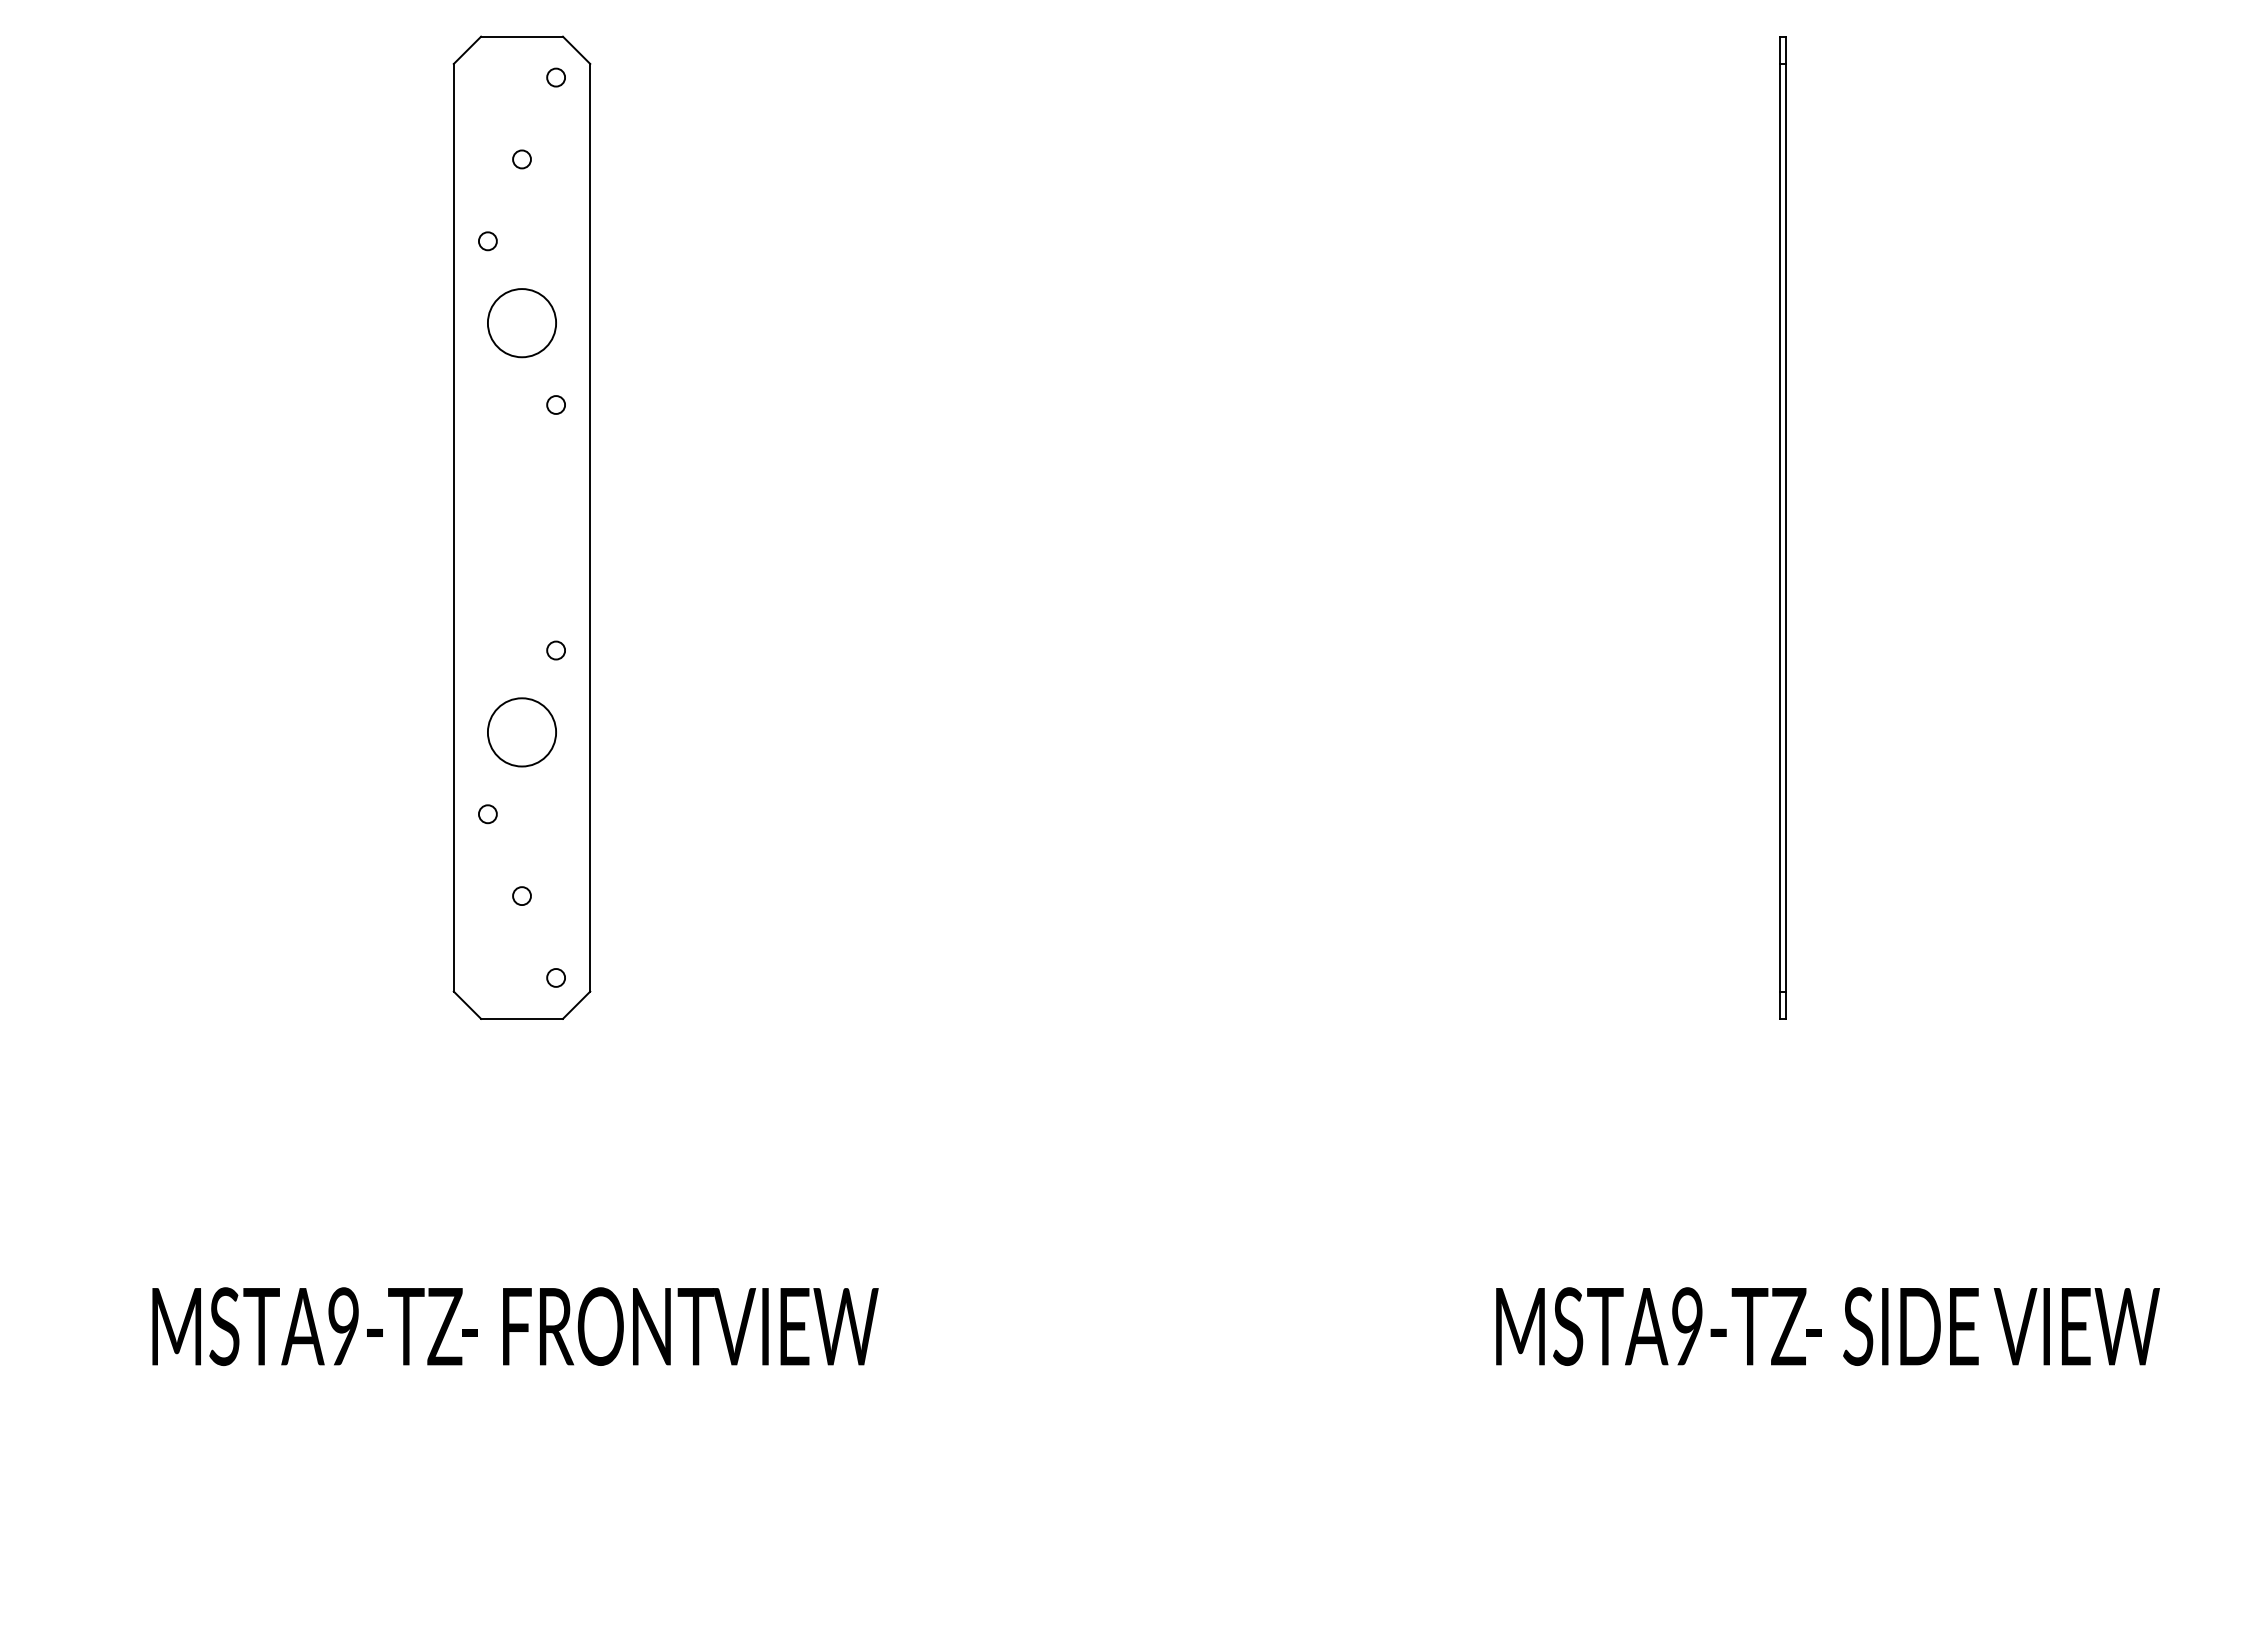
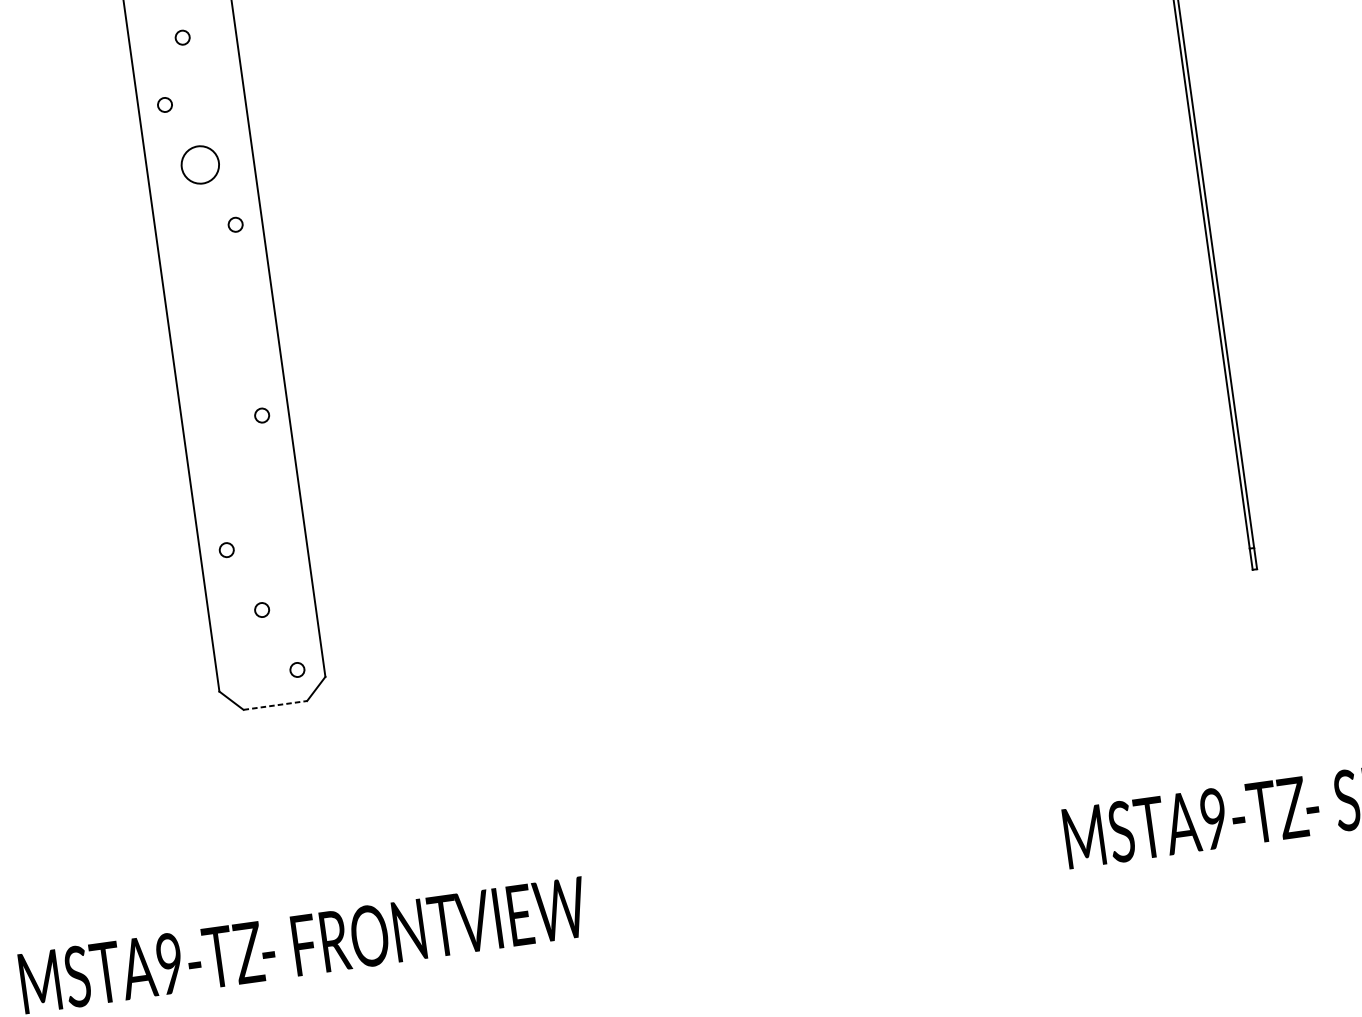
circle: (521, 323) -> (199, 165), size x0.7
circle: (521, 732) -> (244, 482), removed
line: (522, 1018) -> (275, 705), solid -> dashed

